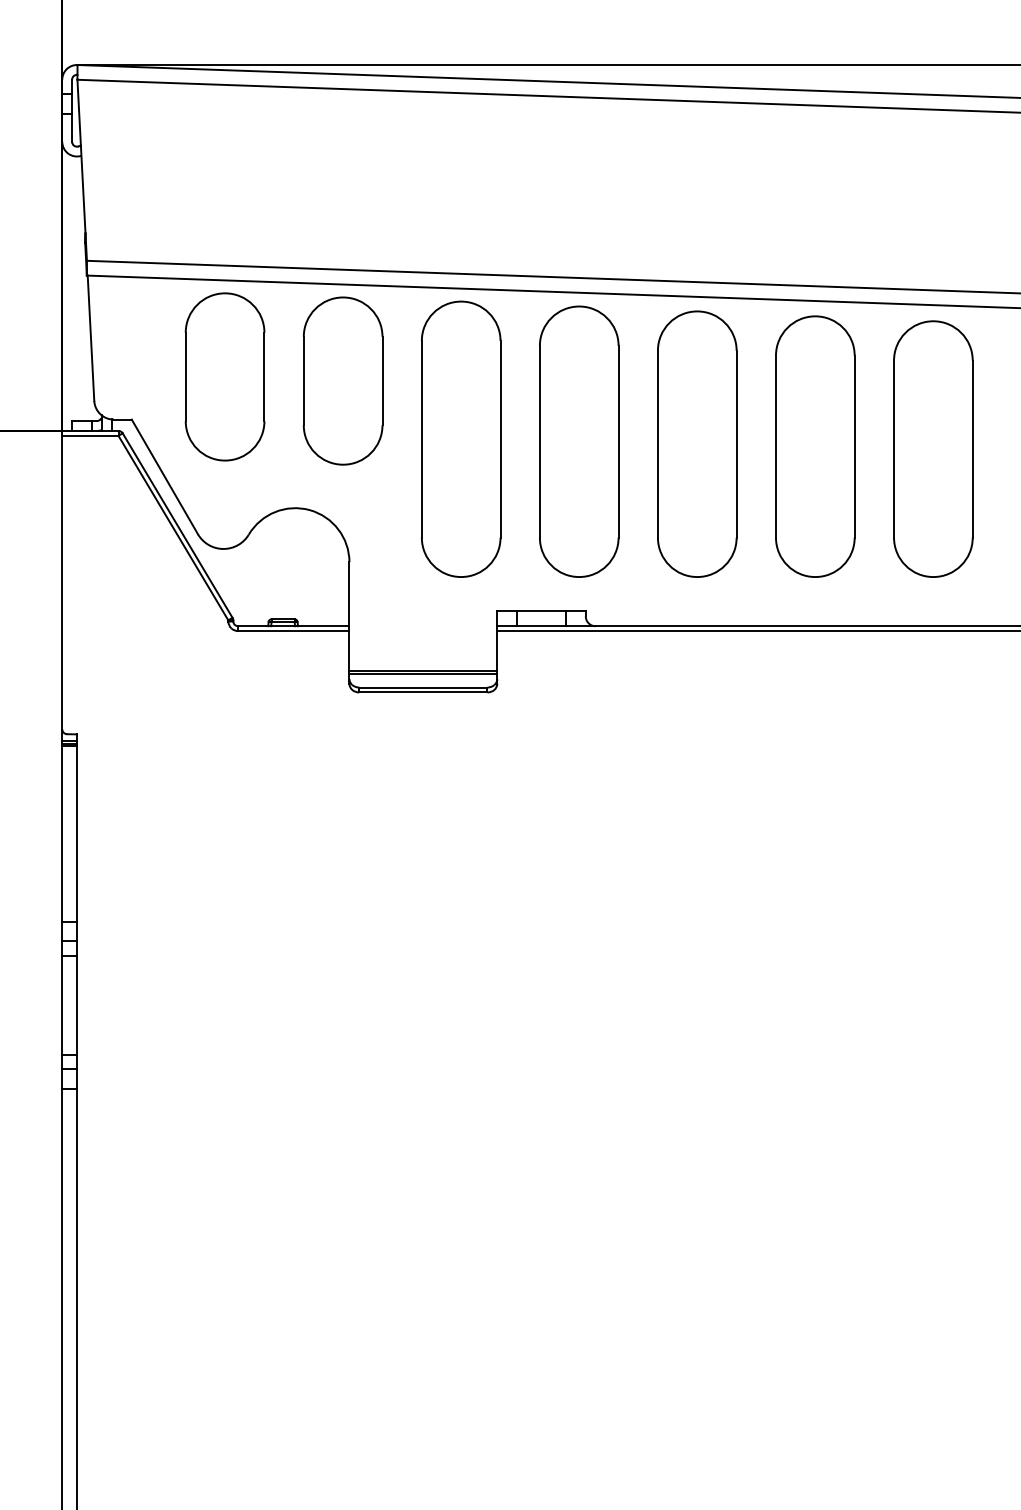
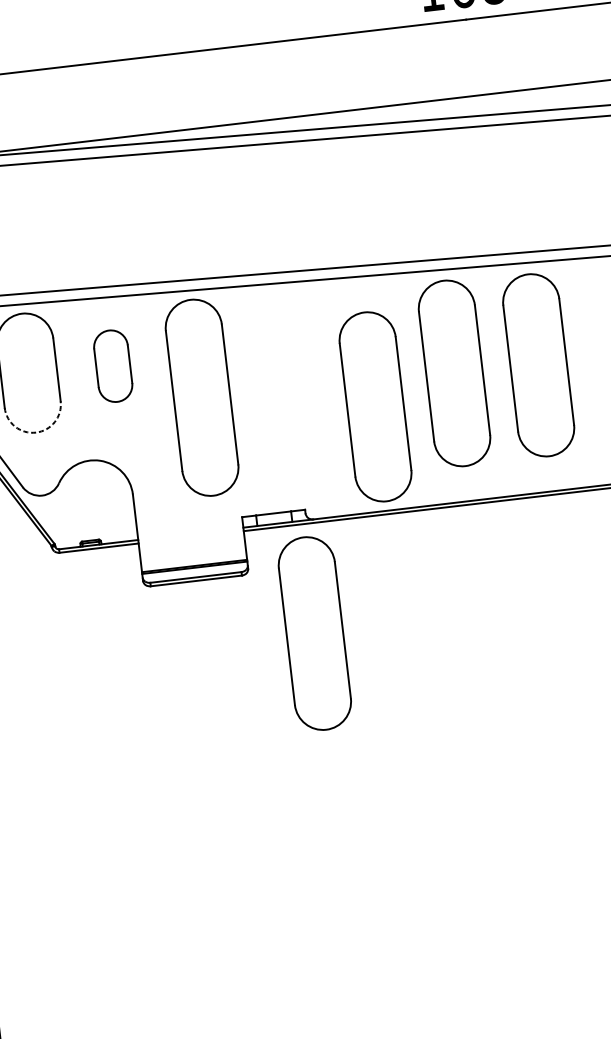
part: (342, 380) -> (112, 365), size x0.6
part: (579, 441) -> (315, 633), moved
part: (697, 443) -> (375, 406), moved
arc: (225, 460) -> (36, 432), solid -> dashed

